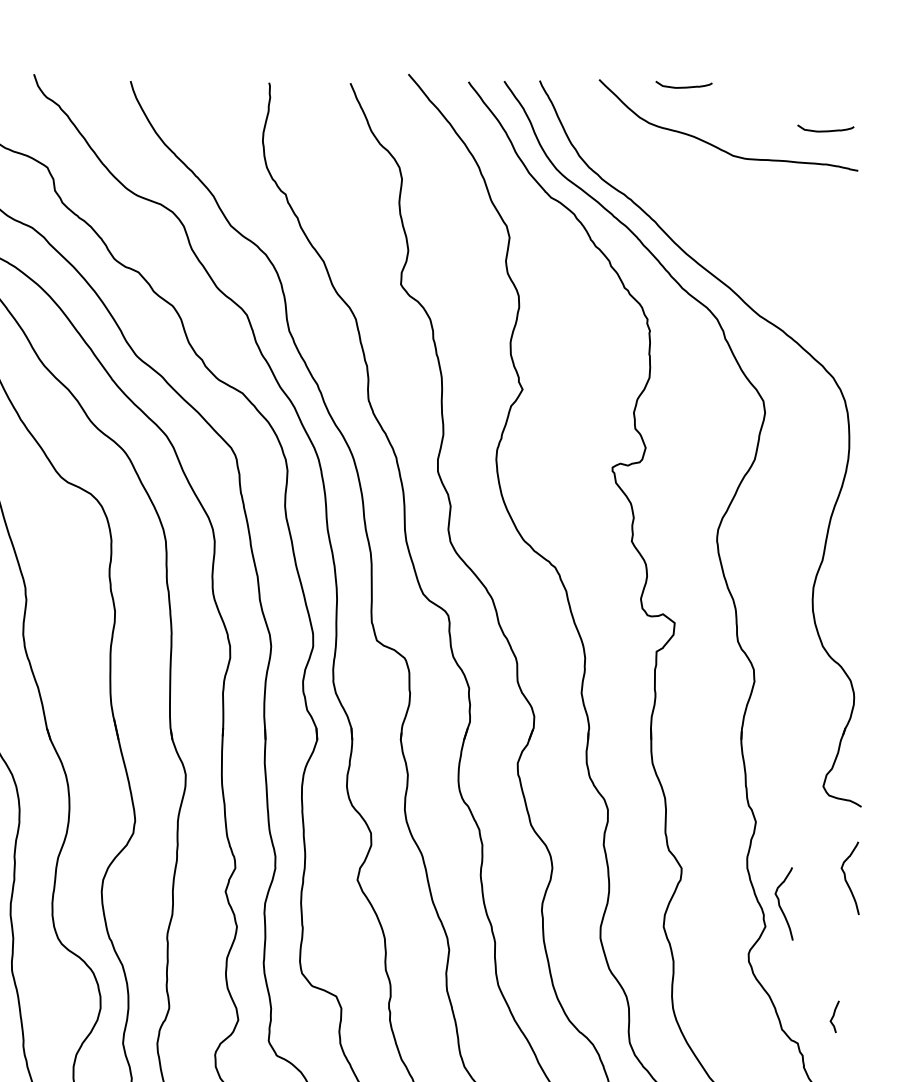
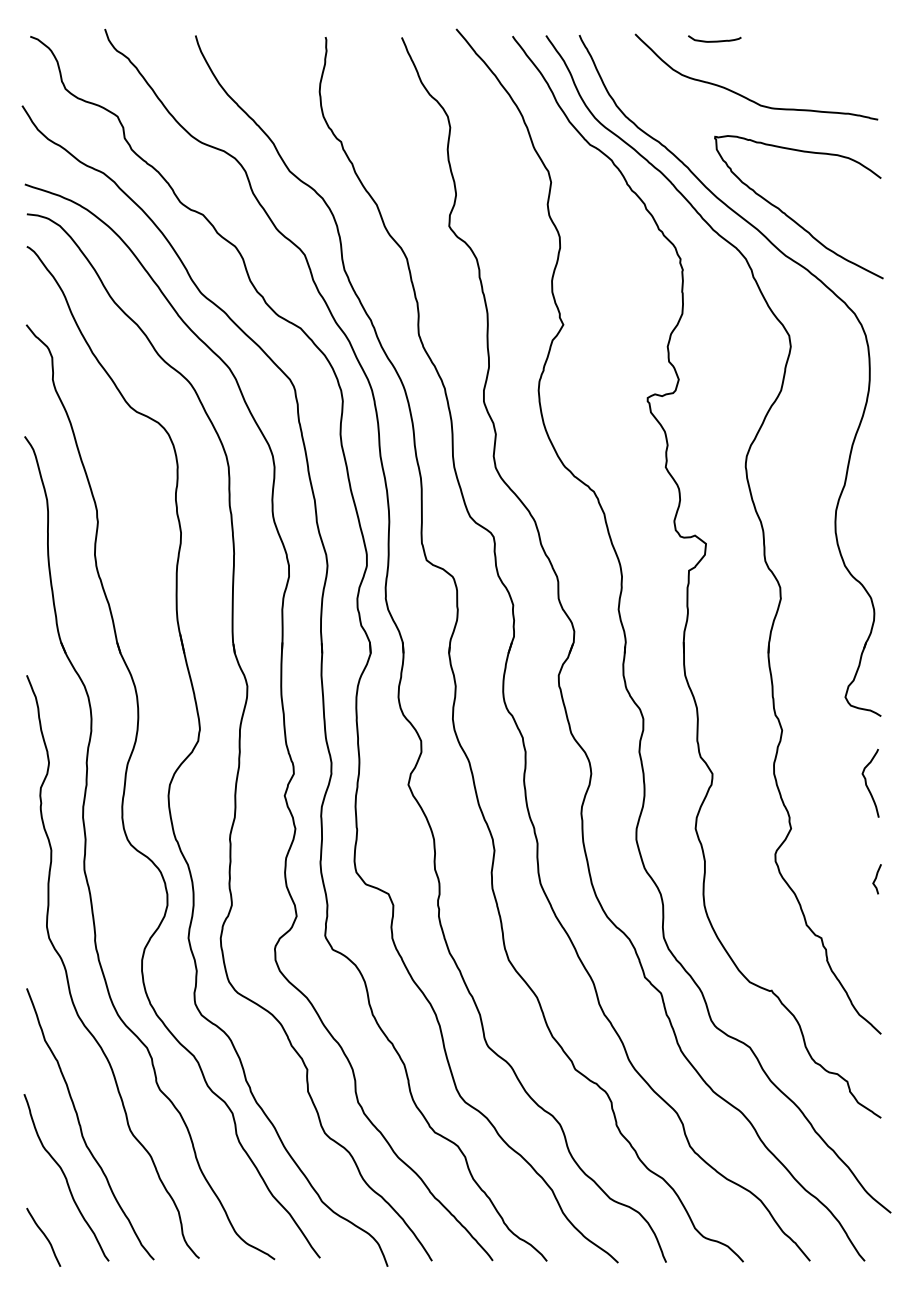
curve: (825, 130) -> (847, 81), removed
curve: (765, 275) -> (791, 217), added
curve: (780, 905) -> (805, 808), removed
curve: (834, 1017) -> (876, 879), moved

